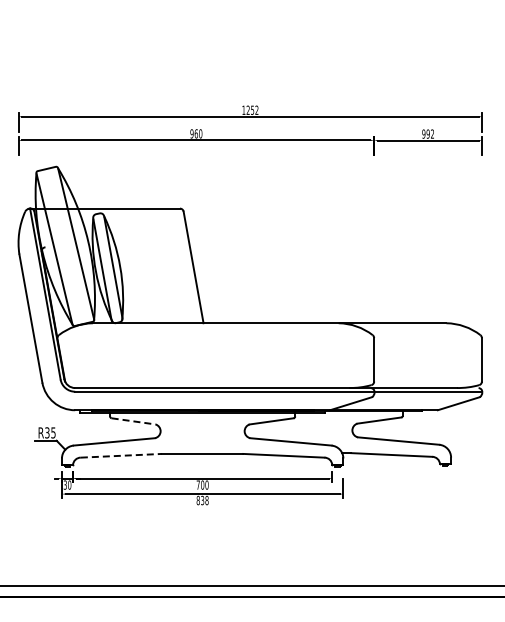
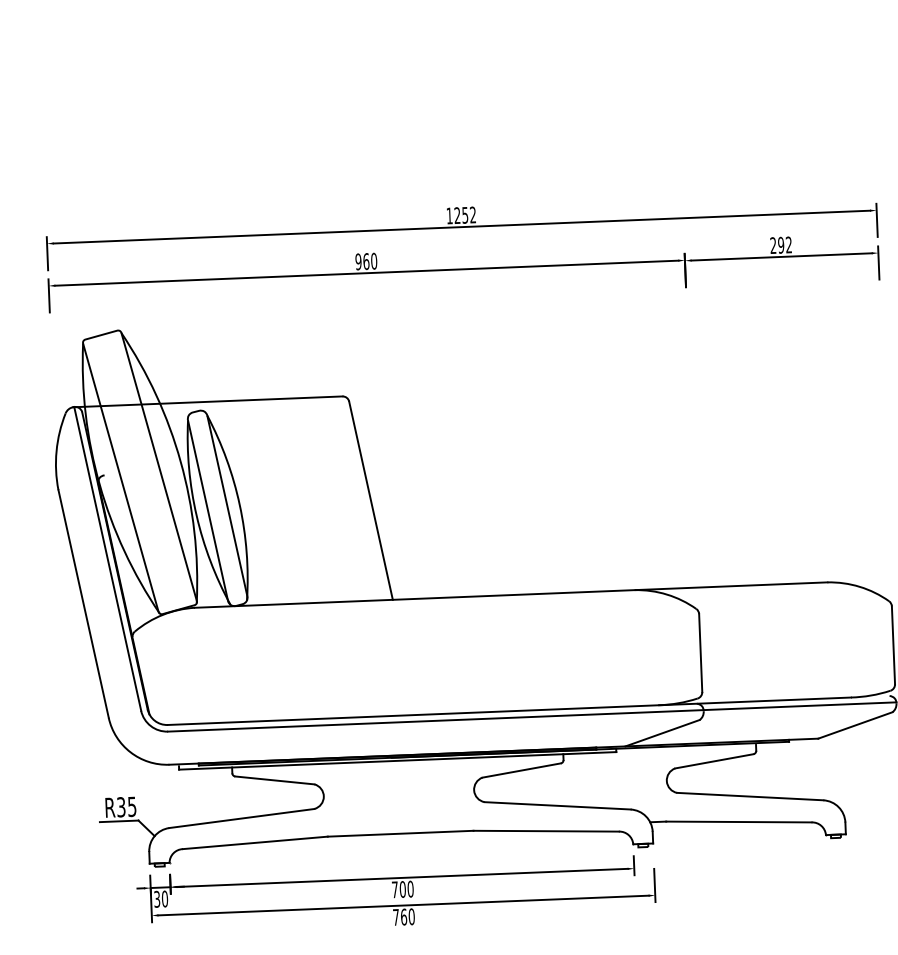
text: (423, 133) -> (772, 244), 992 -> 292
line: (134, 421) -> (276, 780), dashed -> solid
line: (121, 455) -> (255, 842), dashed -> solid
text: (202, 500) -> (403, 917), 838 -> 760

